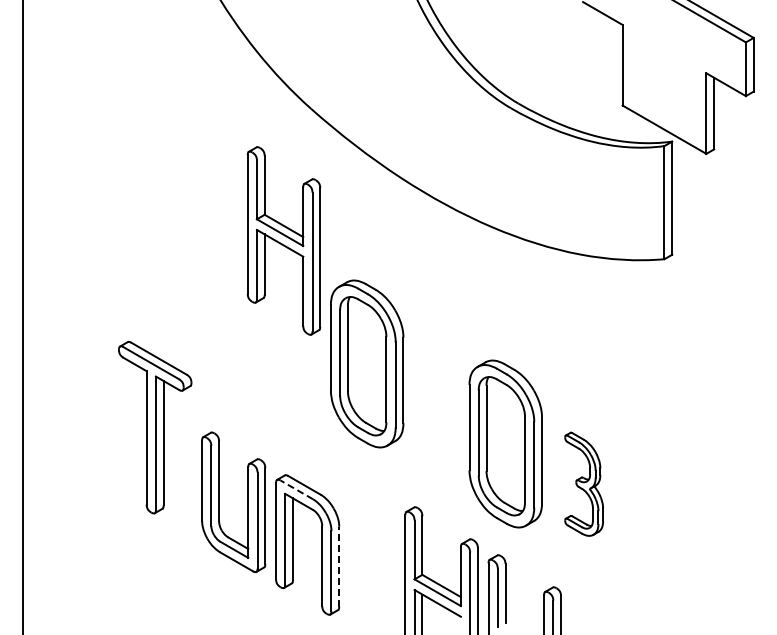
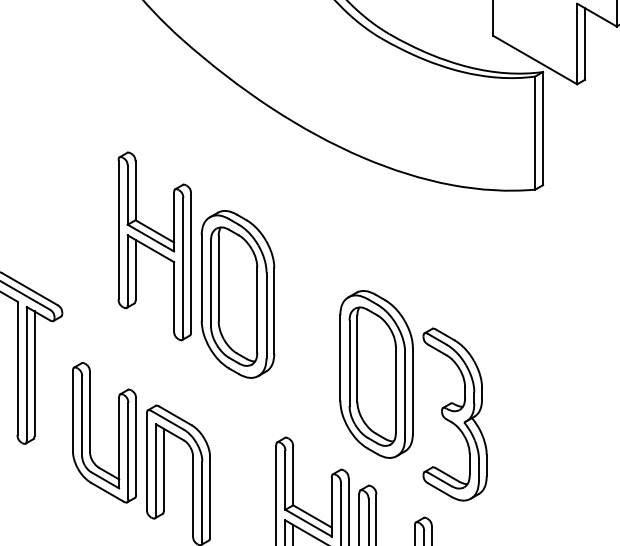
part: (283, 240) -> (154, 245), moved
part: (583, 484) -> (454, 414), size x1.67
line: (296, 489) -> (167, 419), dashed -> solid
line: (339, 566) -> (210, 496), dashed -> solid

